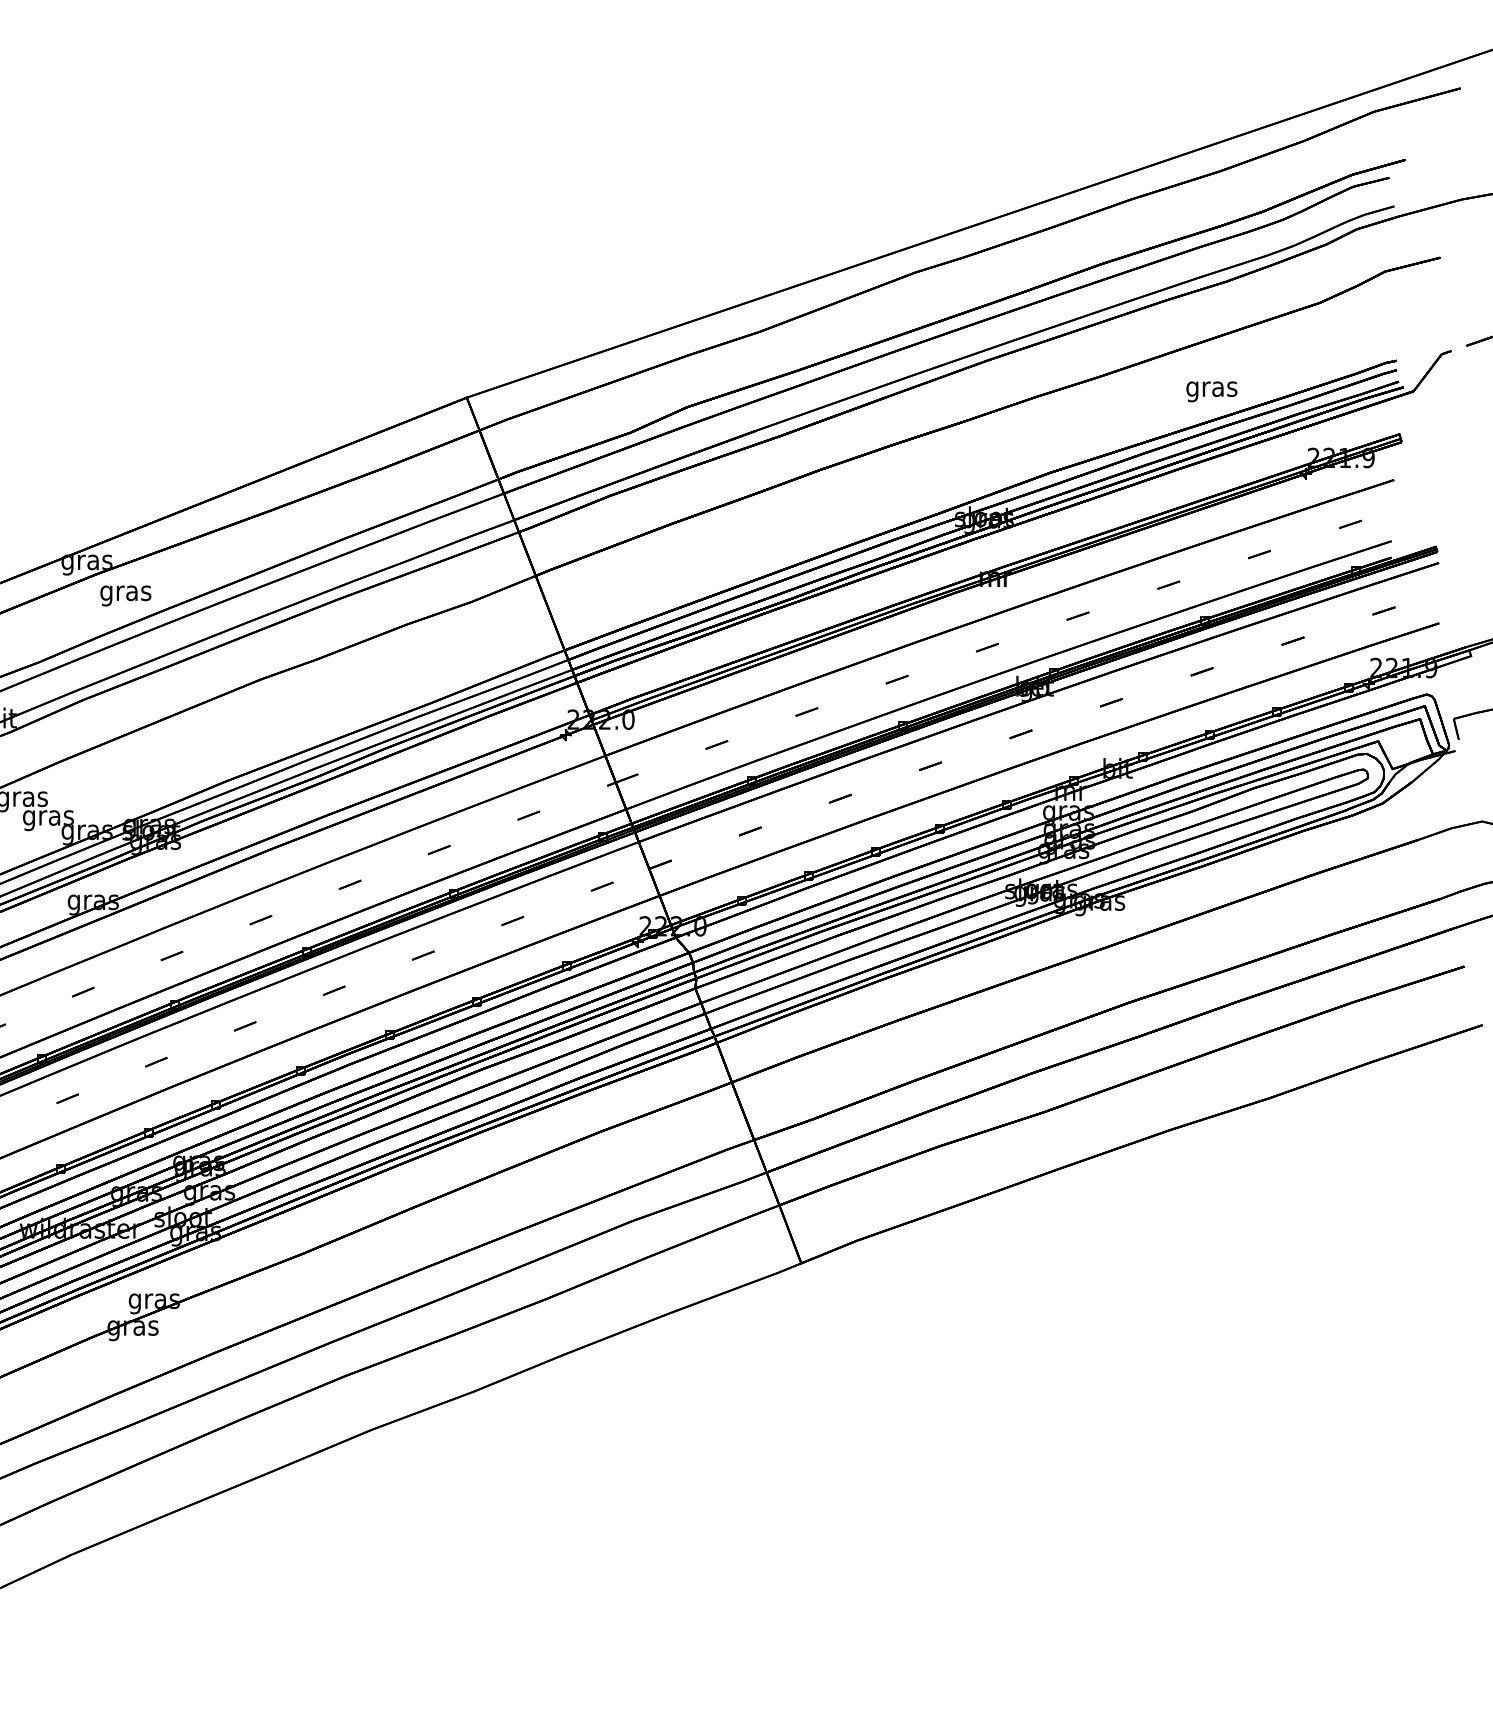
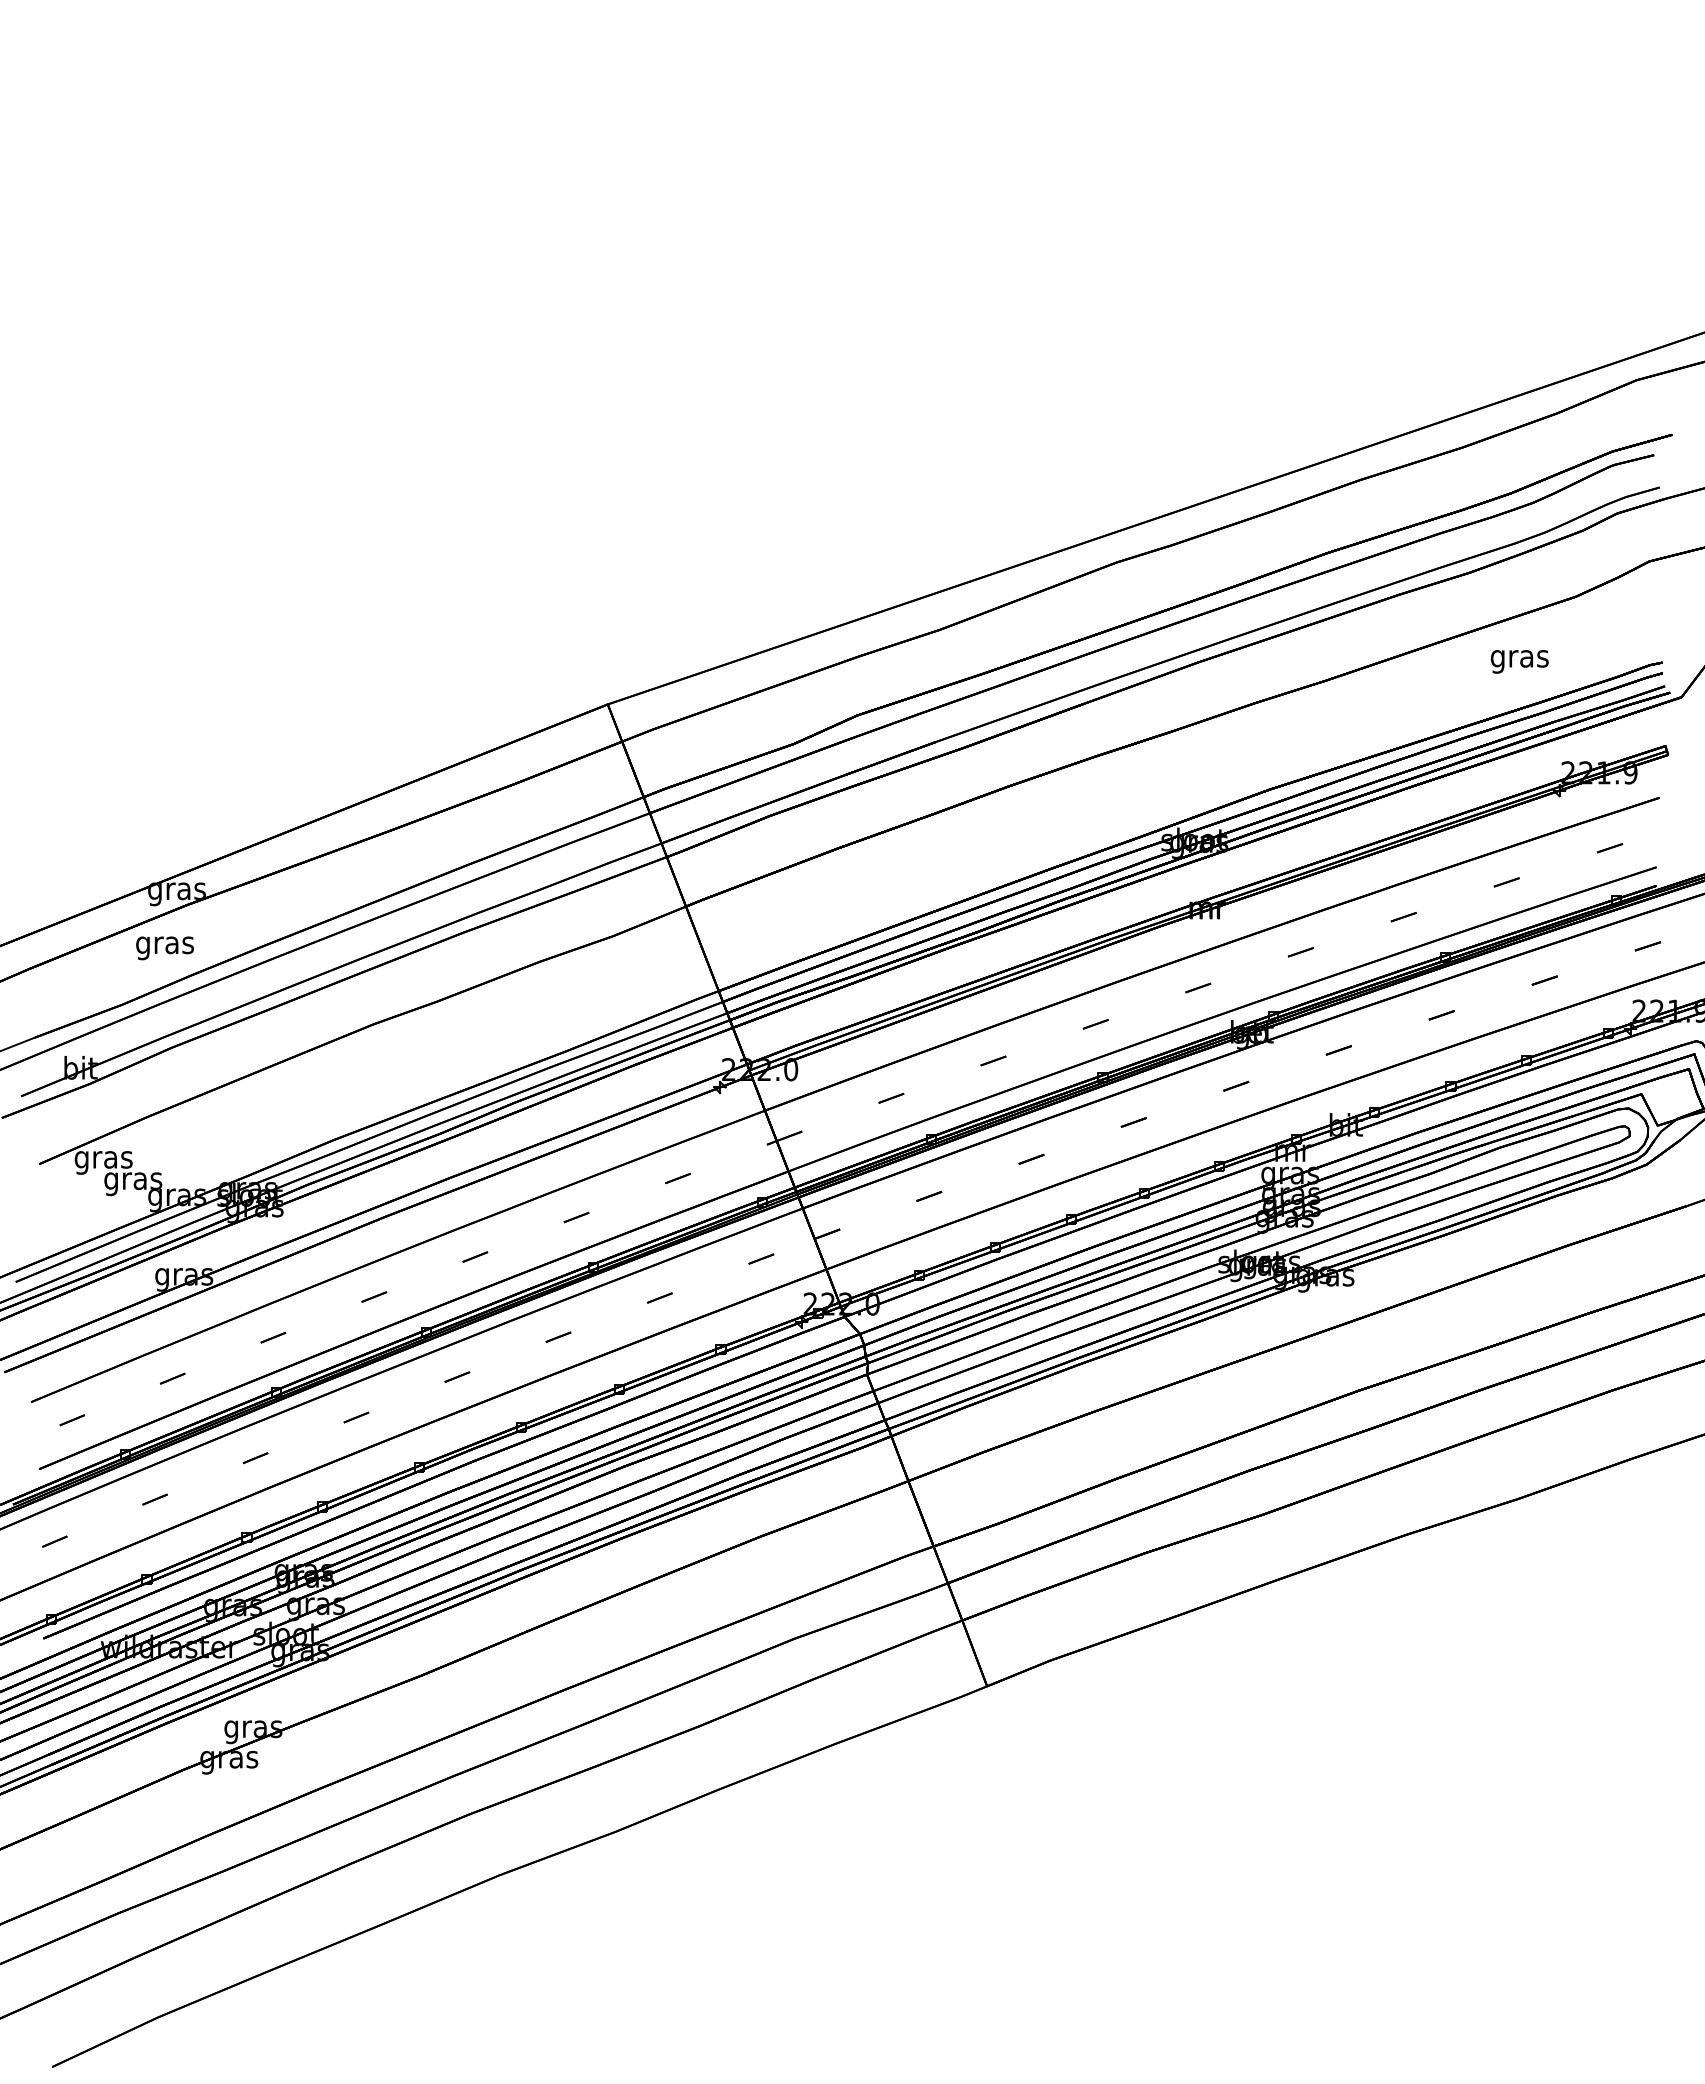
text: (1211, 391) -> (1519, 661), moved
text: (125, 596) -> (164, 948), moved

